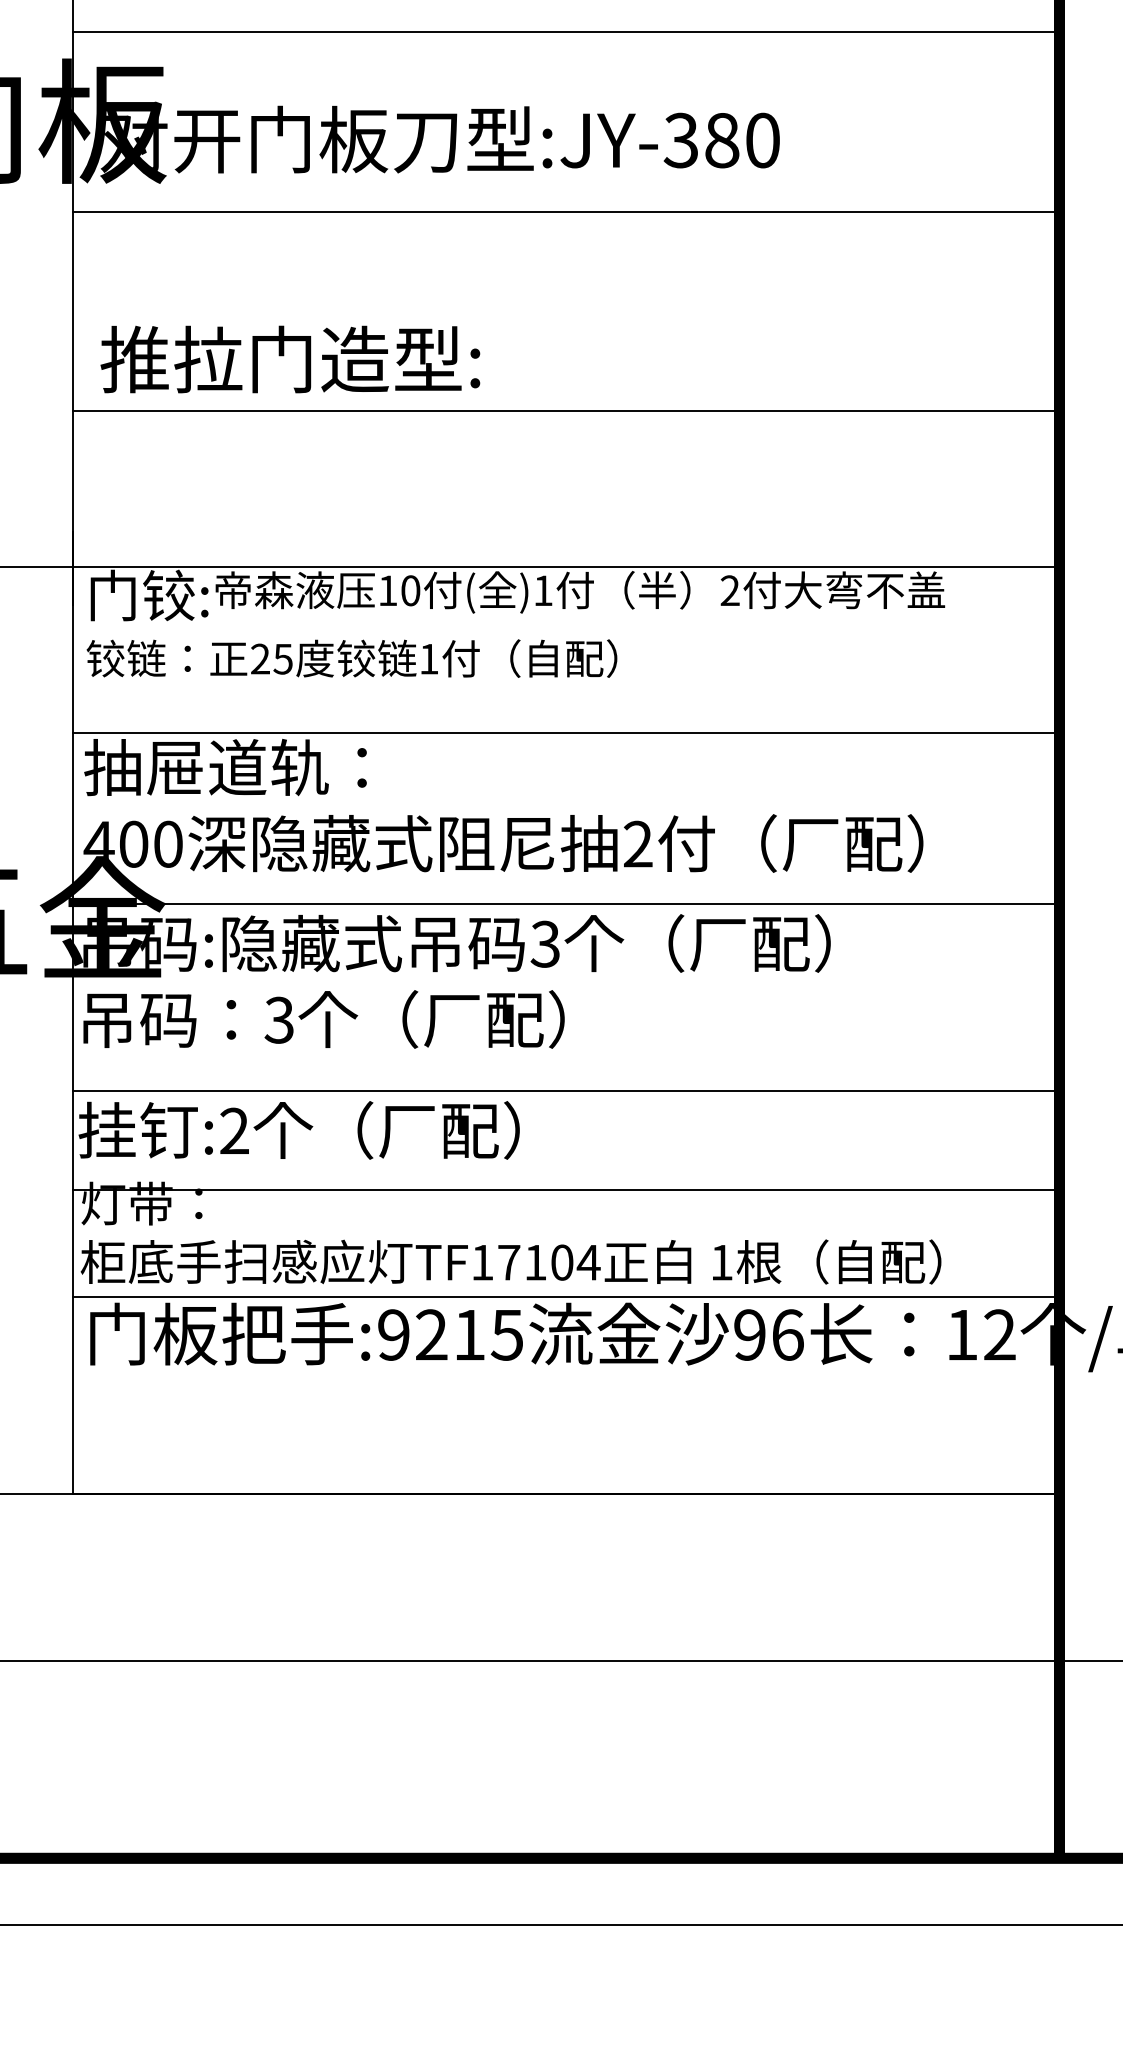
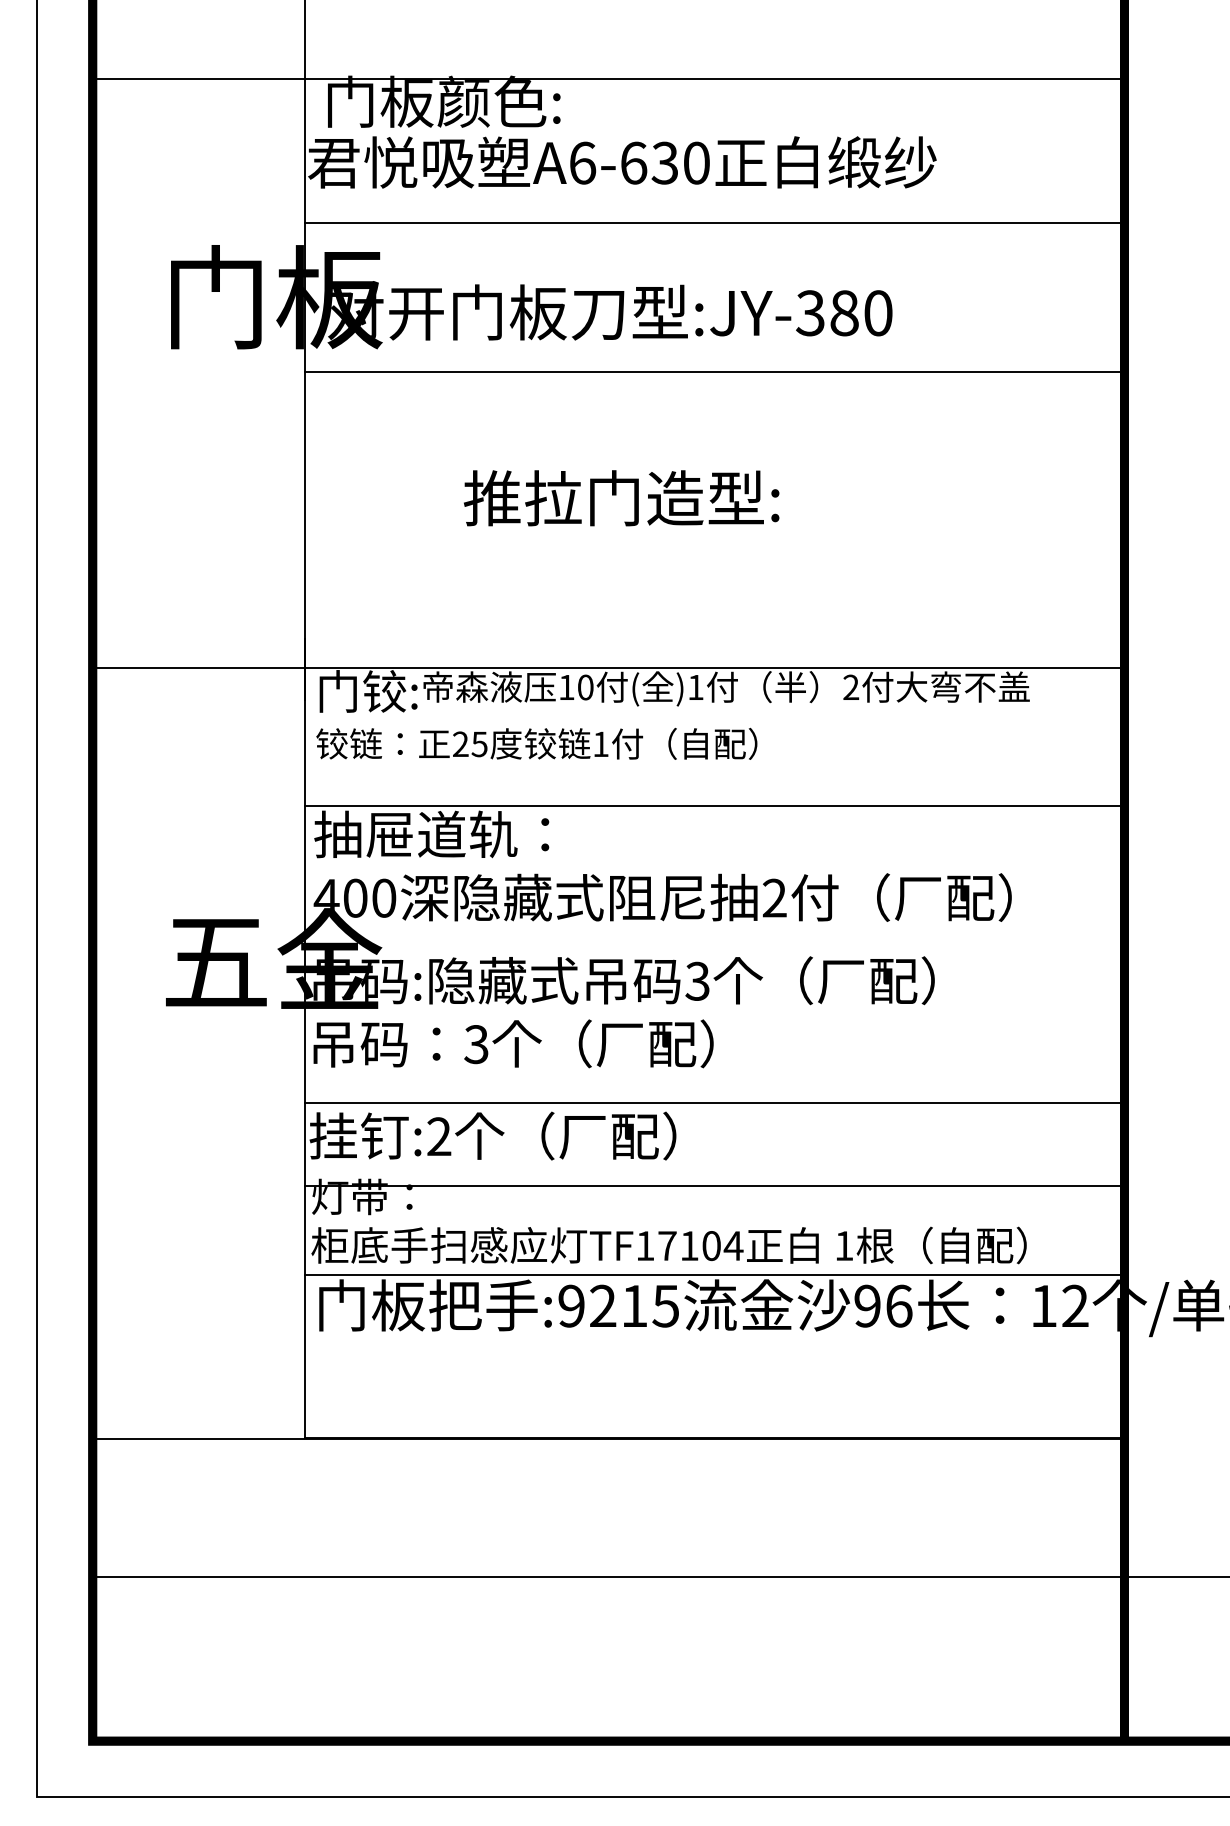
text: (290, 359) -> (621, 498), moved
line: (565, 410) -> (714, 537), removed
line: (565, 903) -> (714, 947), removed

